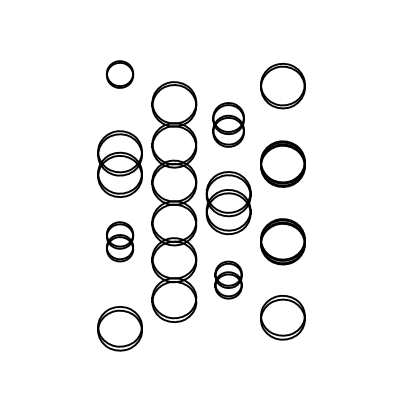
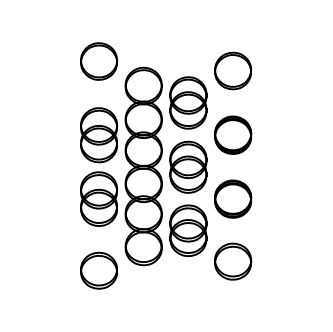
part: (119, 74) -> (98, 61), size x1.67
part: (228, 124) -> (188, 102), size x1.43
part: (119, 241) -> (98, 198), size x1.67
part: (228, 279) -> (188, 230), size x1.67

